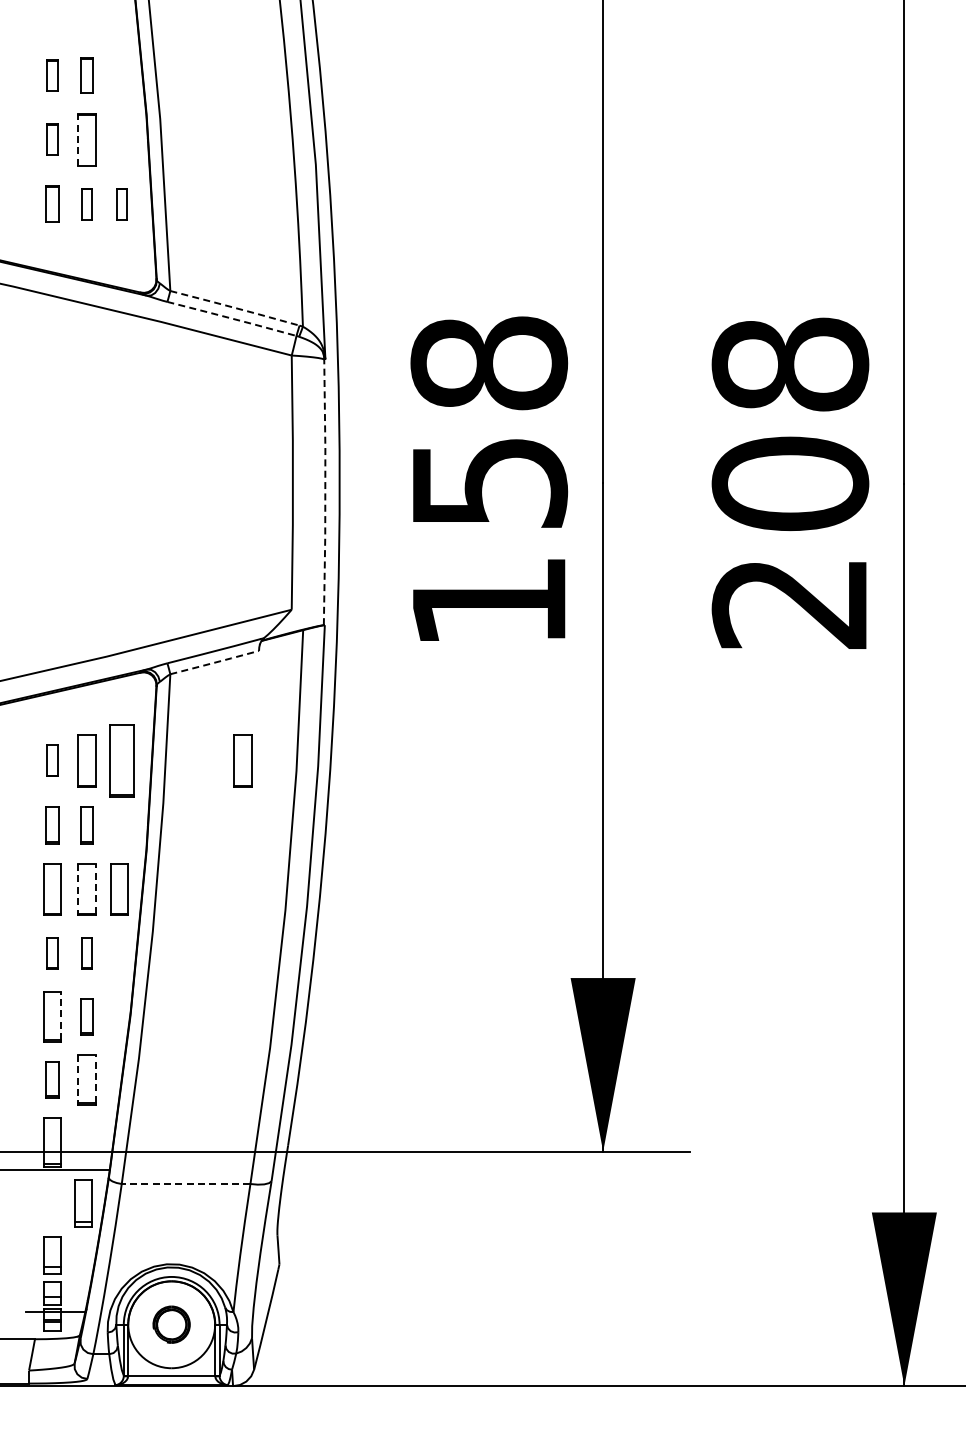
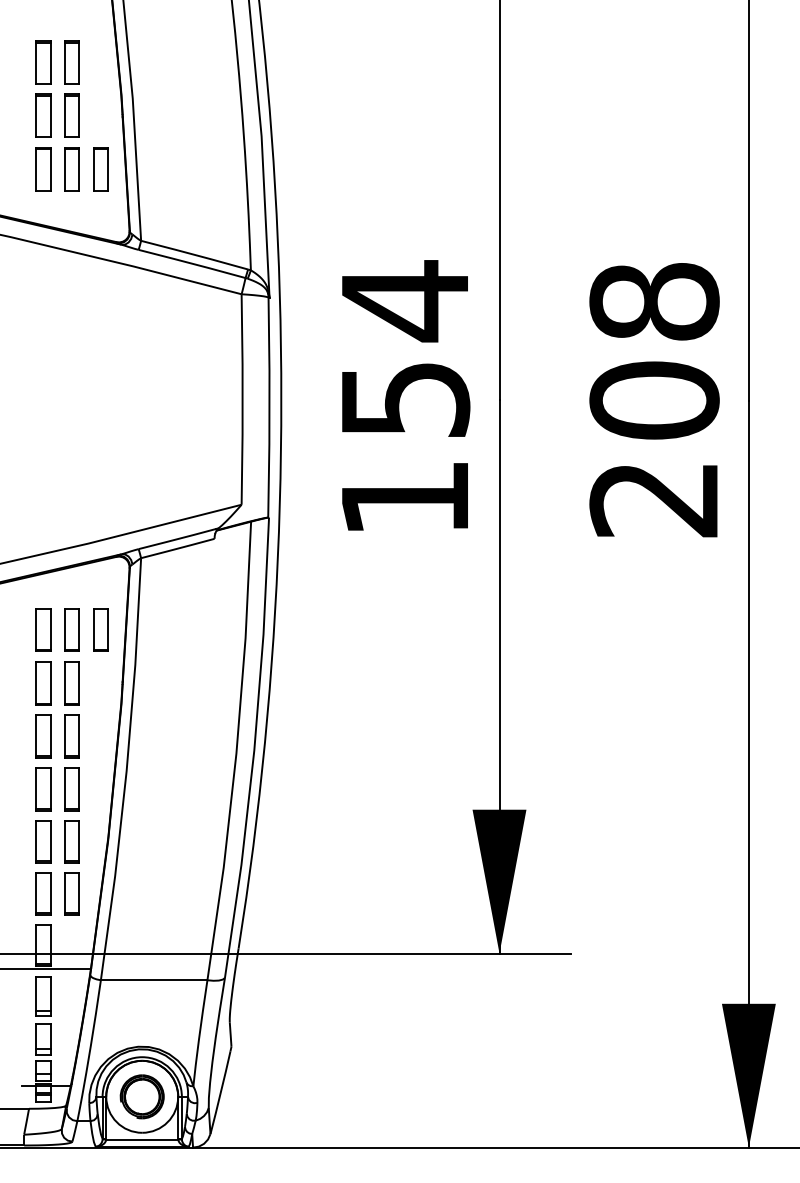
part: (52, 75) -> (43, 62), size x1.67
part: (86, 75) -> (71, 62), size x1.43
part: (52, 139) -> (43, 115), size x1.67
line: (78, 139) -> (65, 115), dashed -> solid
part: (52, 203) -> (43, 168), size x1.43
part: (86, 203) -> (71, 168), size x1.67
part: (121, 203) -> (100, 168), size x1.67
line: (235, 308) -> (195, 255), dashed -> solid
line: (232, 318) -> (192, 263), dashed -> solid
text: (489, 363) -> (405, 300), 158 -> 154
line: (325, 491) -> (269, 406), dashed -> solid
line: (215, 662) -> (178, 548), dashed -> solid
part: (52, 760) -> (43, 629), size x1.67
part: (121, 760) -> (100, 629), size x0.71
part: (242, 760) -> (200, 629), removed
part: (52, 825) -> (43, 683), size x1.43
part: (86, 825) -> (71, 683), size x1.43
line: (78, 888) -> (65, 735), dashed -> solid
line: (95, 888) -> (79, 735), dashed -> solid
part: (119, 889) -> (99, 736), removed
part: (52, 953) -> (43, 789), size x1.67
part: (86, 953) -> (71, 789), size x1.67
line: (61, 1015) -> (50, 840), dashed -> solid
part: (86, 1016) -> (71, 841), size x1.43
line: (78, 1078) -> (65, 892), dashed -> solid
line: (95, 1078) -> (79, 892), dashed -> solid
part: (52, 1079) -> (43, 893), size x1.43
line: (185, 1184) -> (153, 980), dashed -> solid
part: (83, 1203) -> (43, 996), moved
part: (171, 1324) -> (142, 1096), size x1.43

